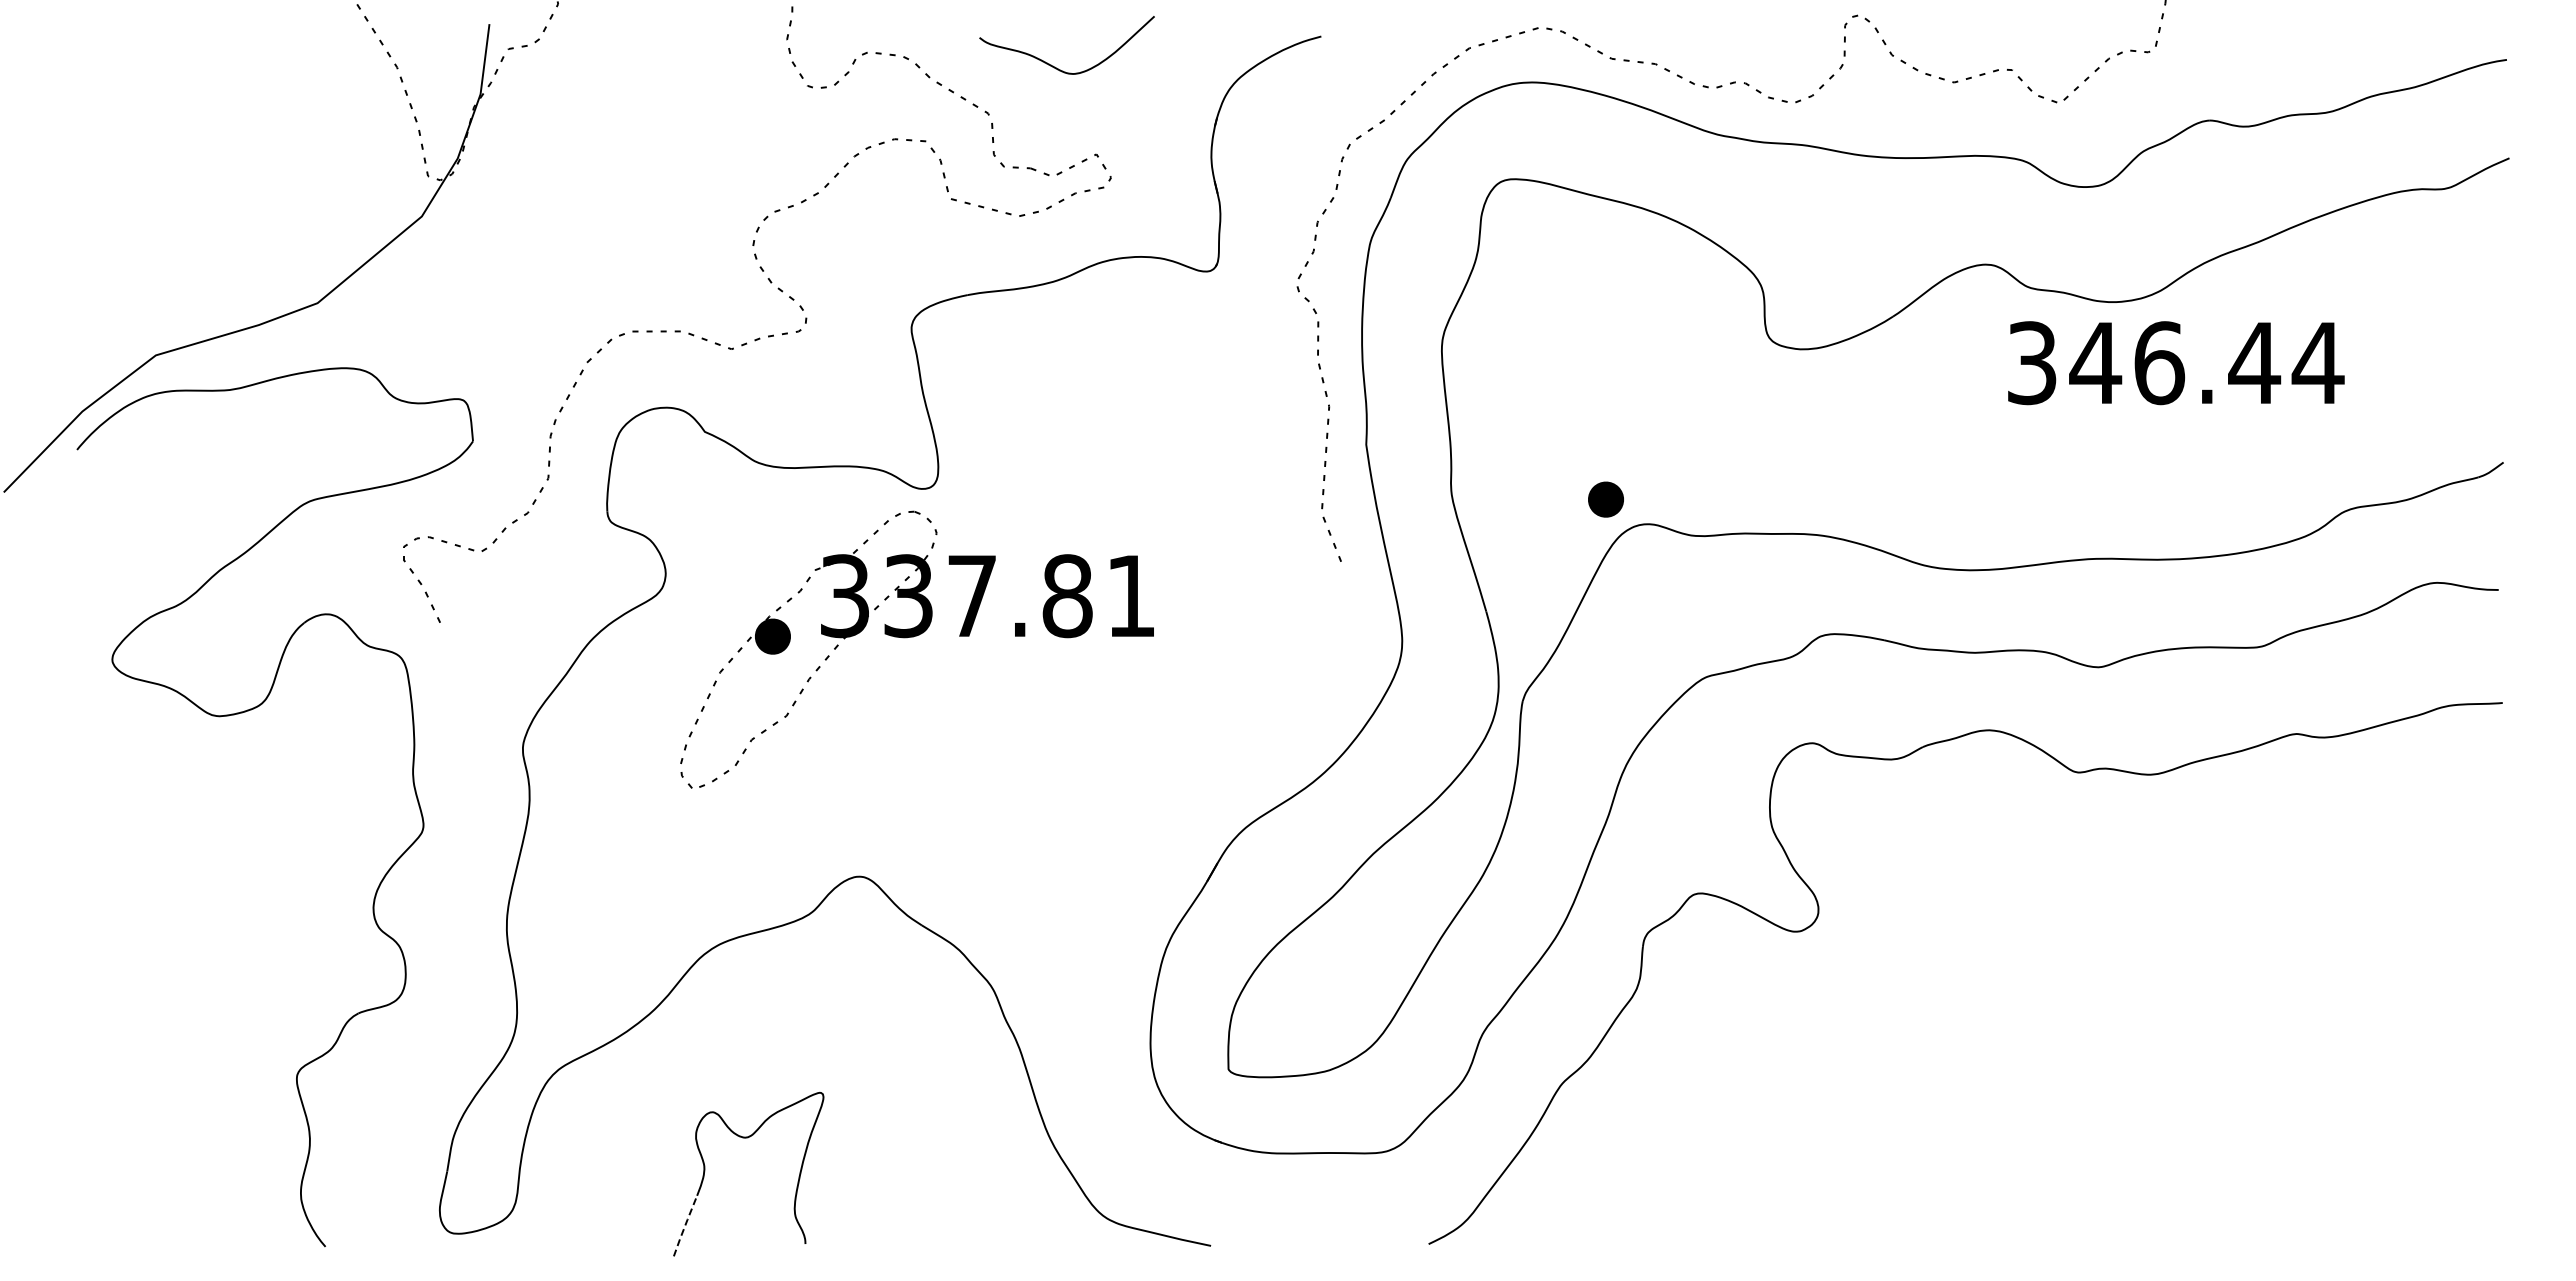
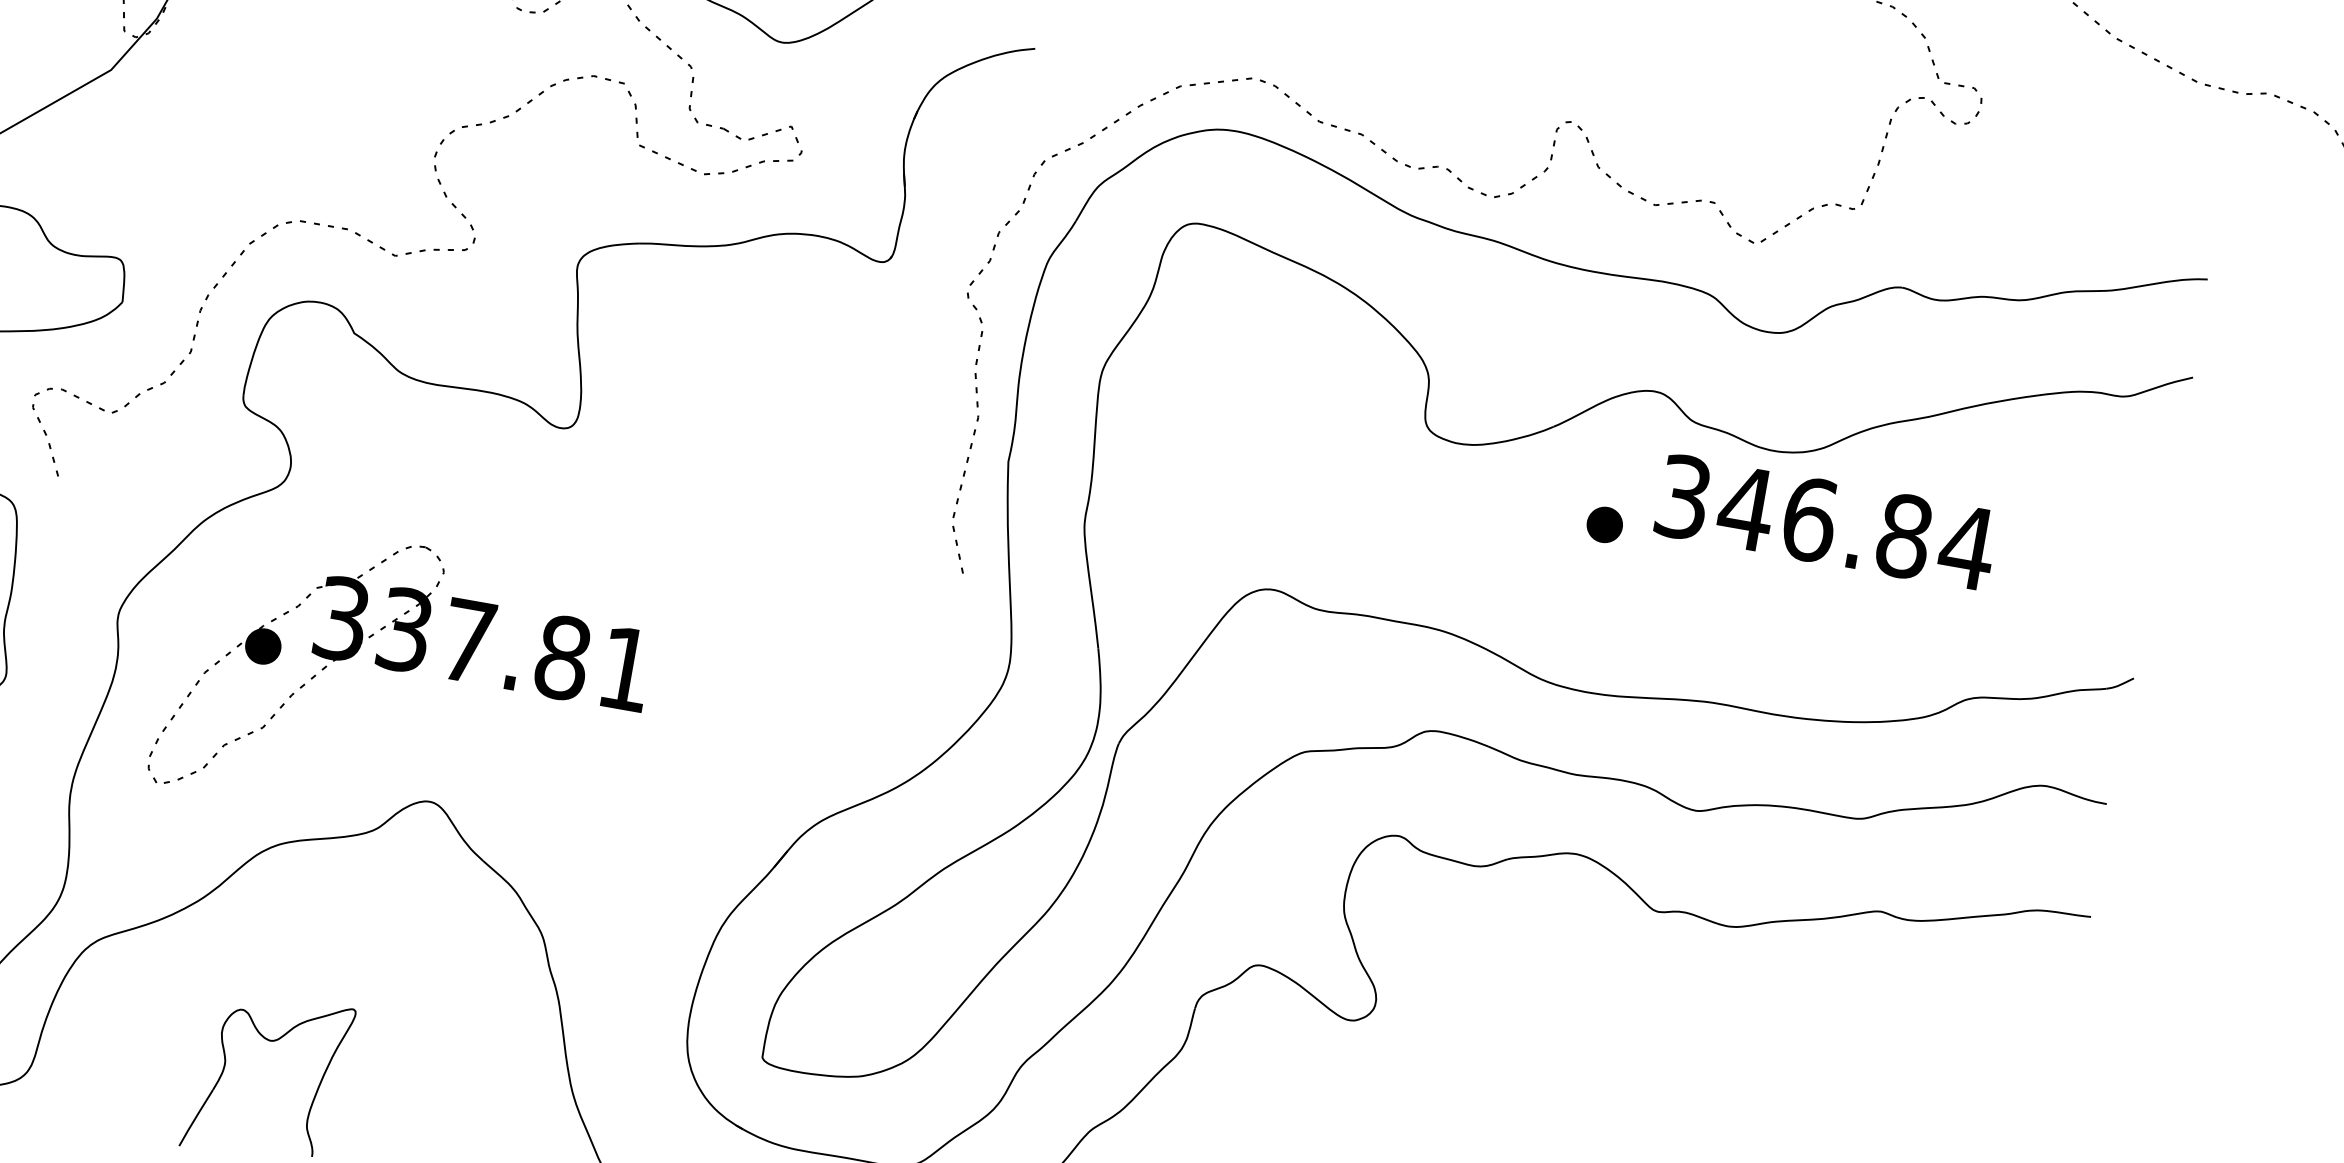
text: (2254, 363) -> (1904, 536), 346.44 -> 346.84
part: (1605, 499) -> (1604, 524), moved
part: (913, 637) -> (402, 671), moved
line: (685, 1226) -> (196, 1118), dashed -> solid

